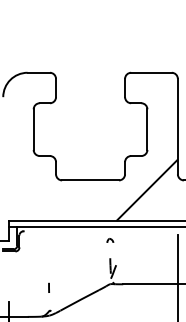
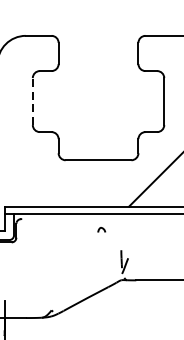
line: (33, 129) -> (32, 101), solid -> dashed
part: (110, 240) -> (101, 229), moved
curve: (48, 287) -> (49, 284), removed

